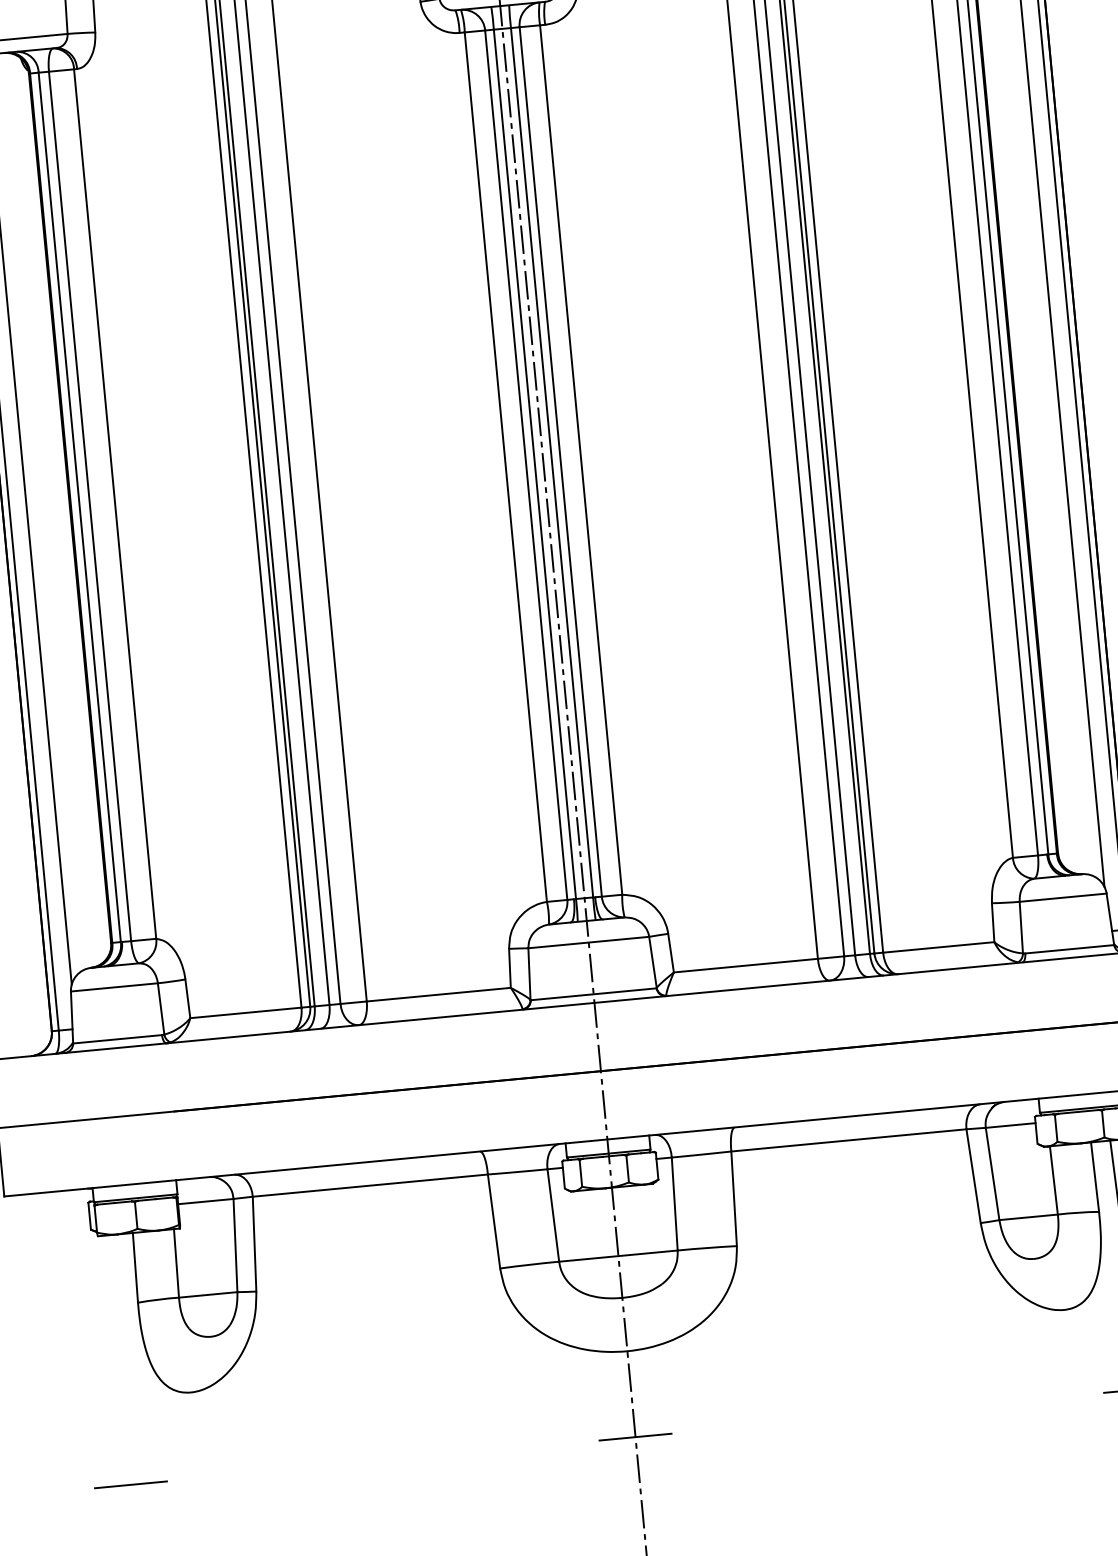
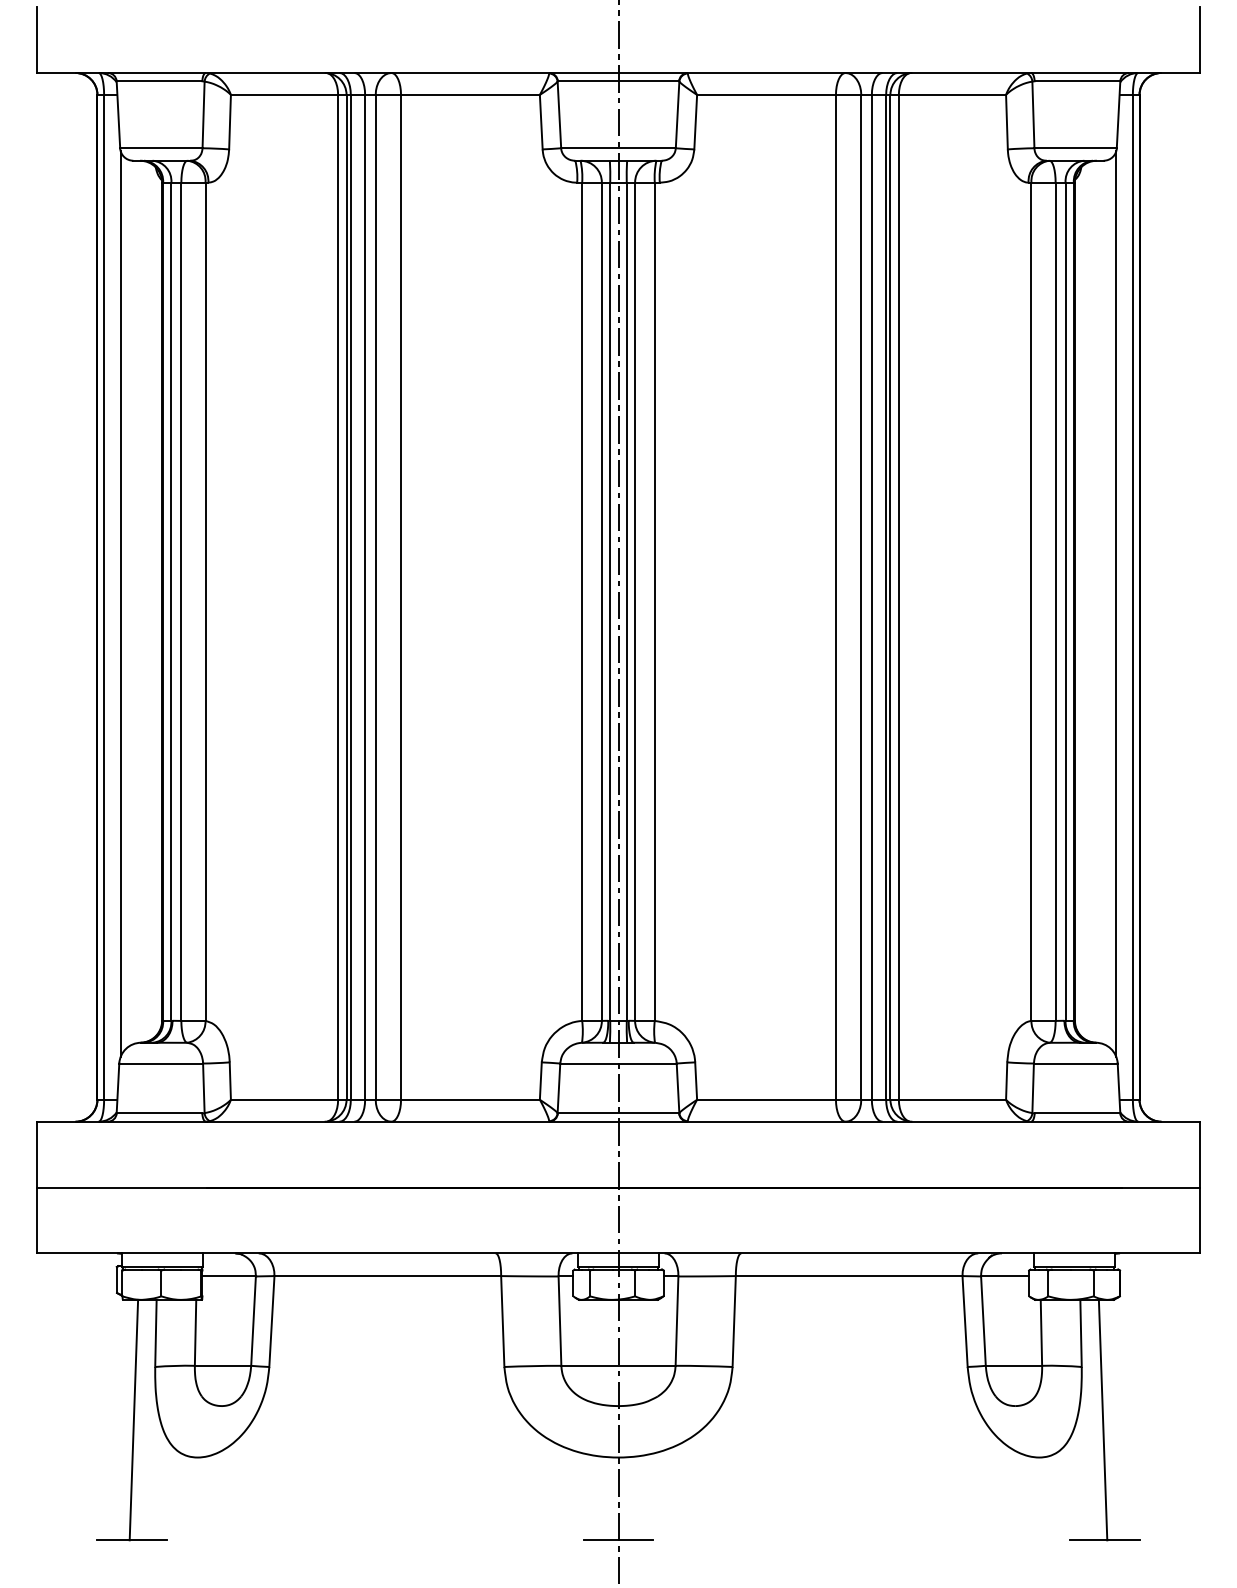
line: (120, 1359) -> (133, 1419), added

